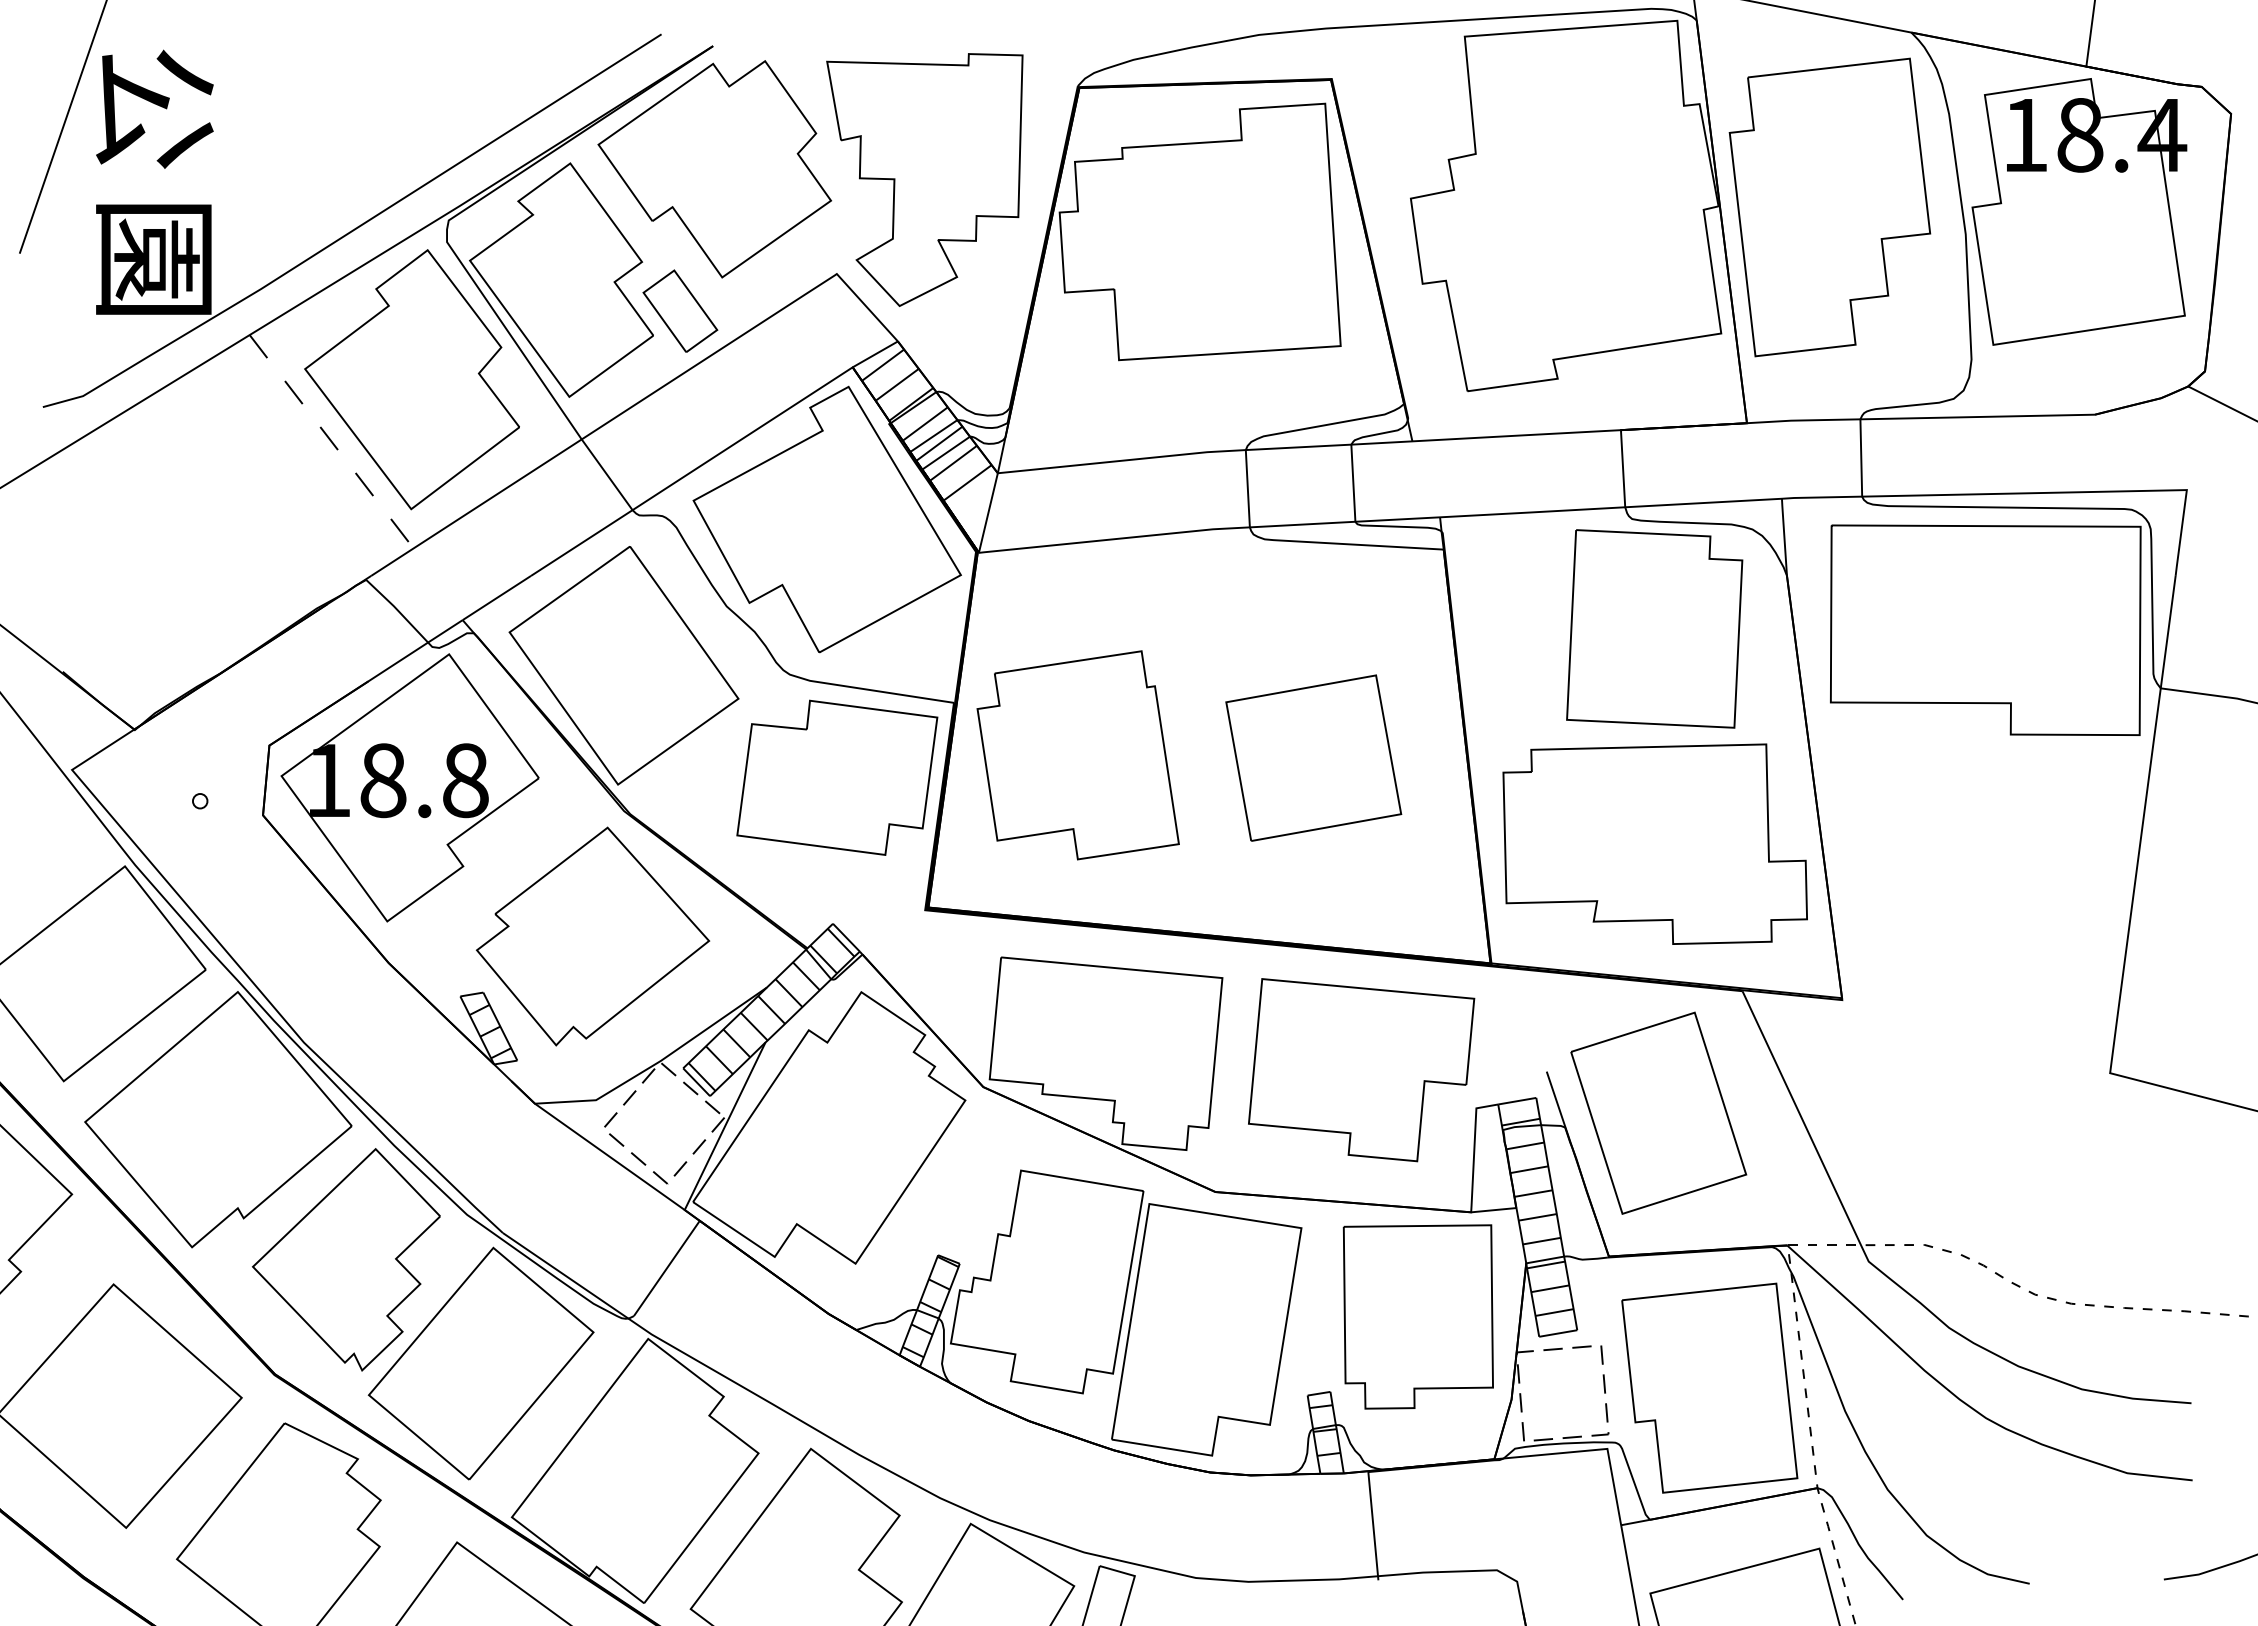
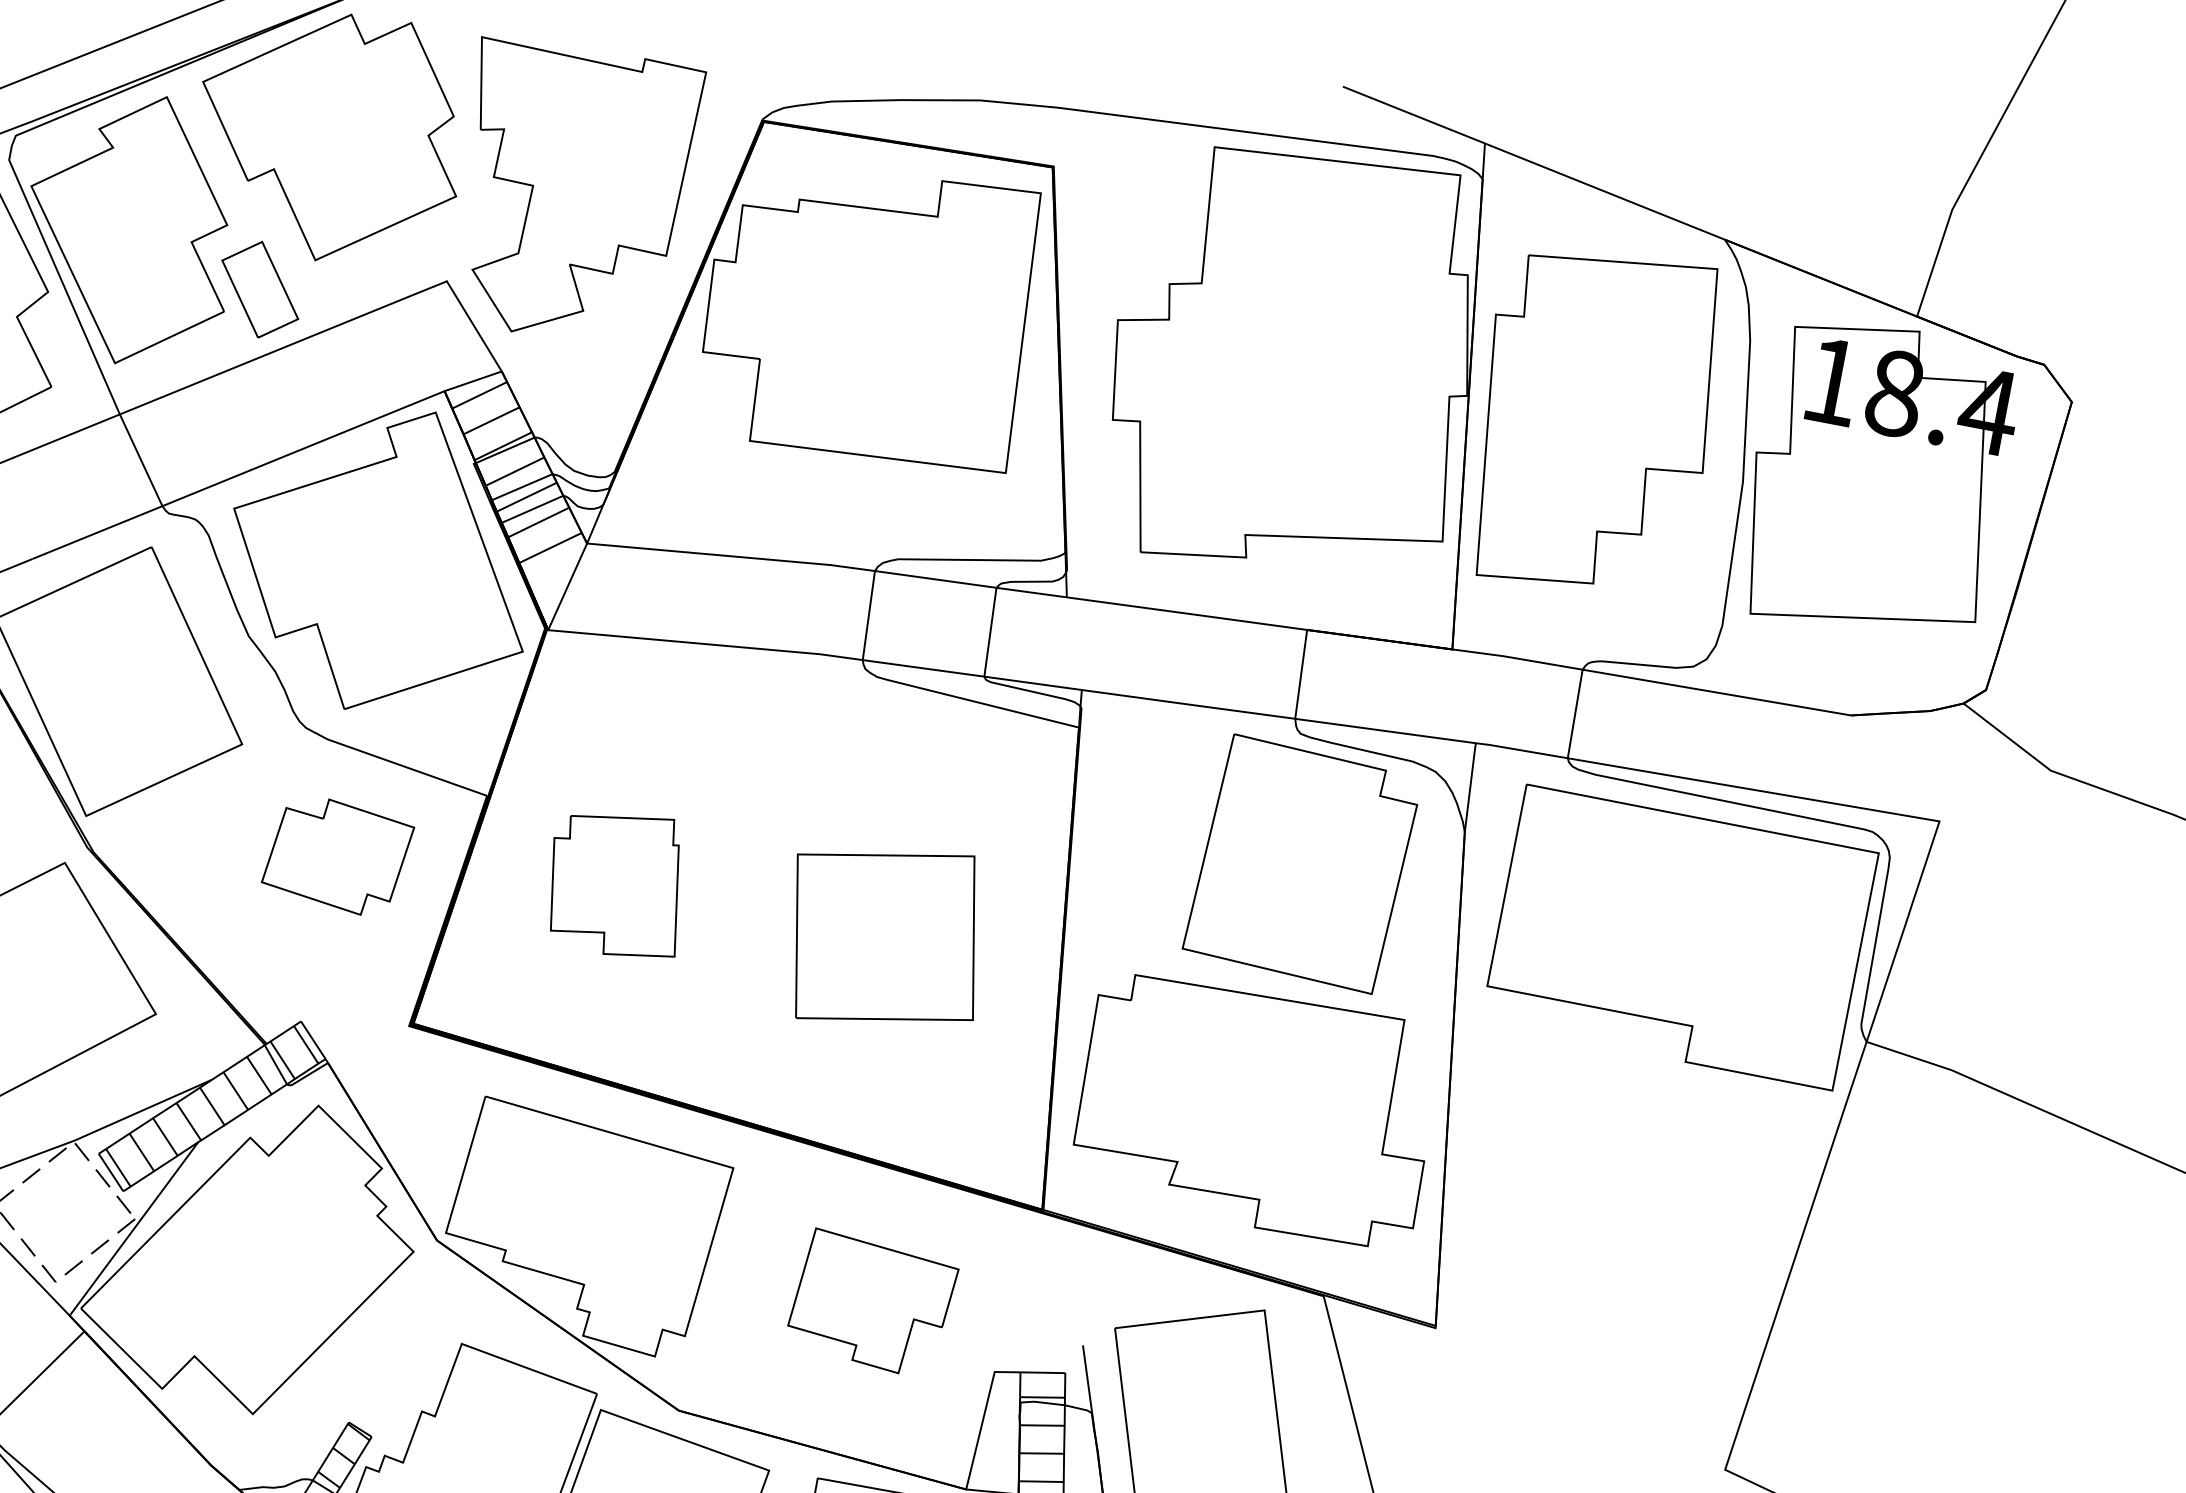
part: (1077, 755) -> (616, 882), size x0.6
part: (837, 777) -> (338, 855), size x0.6
part: (1361, 1070) -> (871, 1303), size x0.6

